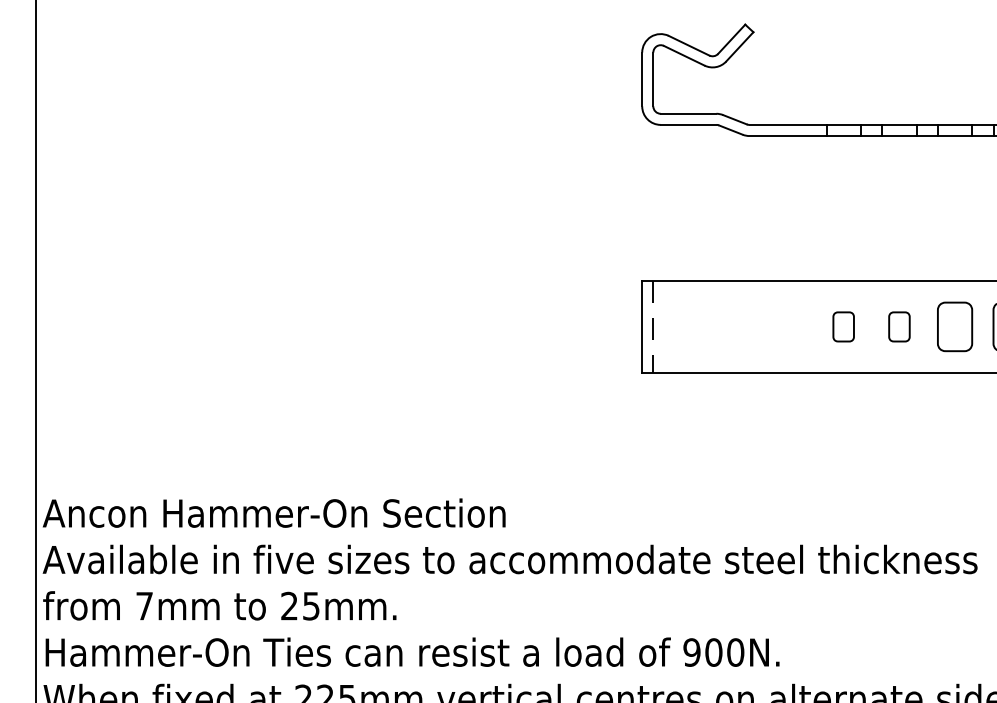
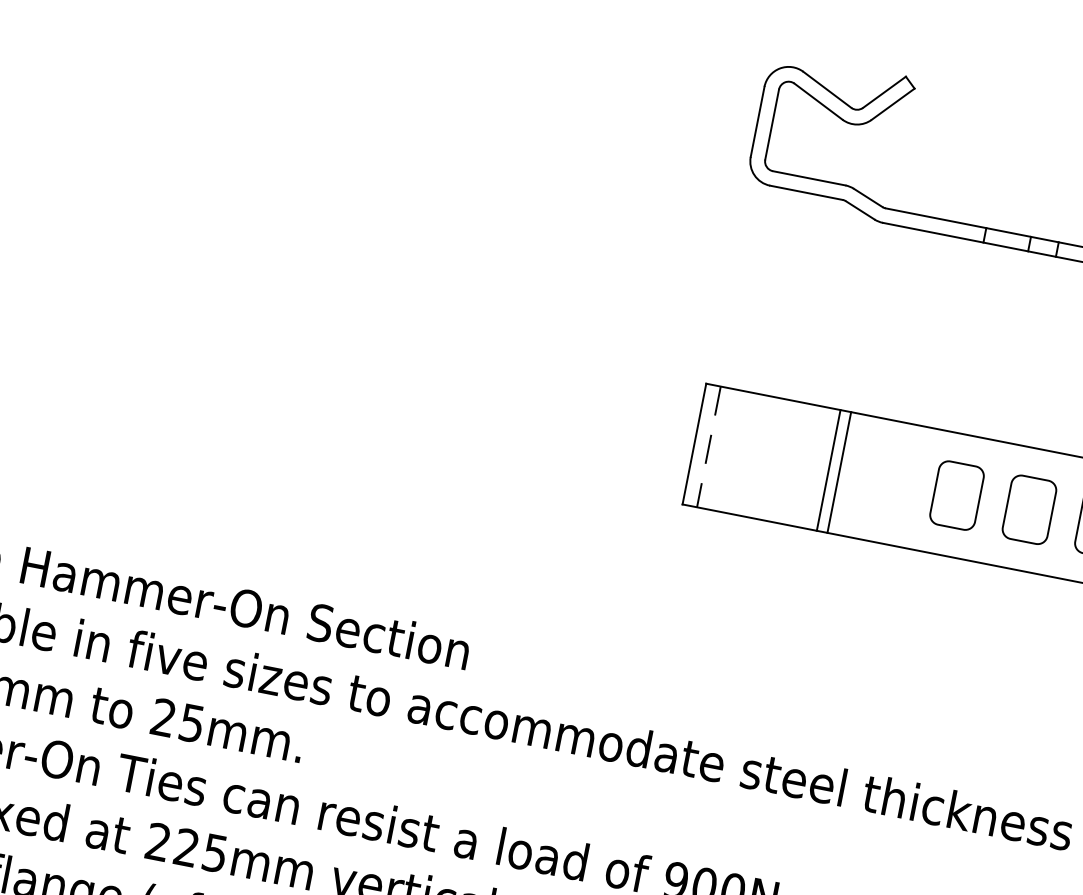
line: (745, 326) -> (829, 469), added
line: (753, 326) -> (839, 472), added
part: (843, 326) -> (956, 495), size x1.67
part: (899, 326) -> (1029, 509), size x1.67

